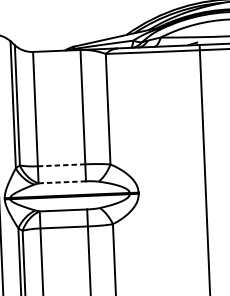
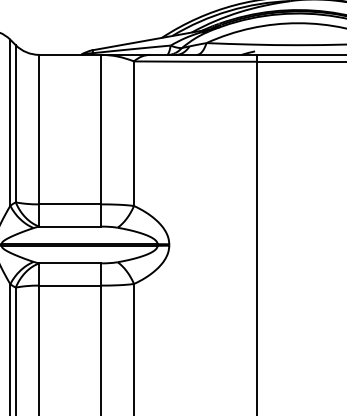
line: (61, 165) -> (70, 204), dashed -> solid
line: (62, 182) -> (70, 226), dashed -> solid

